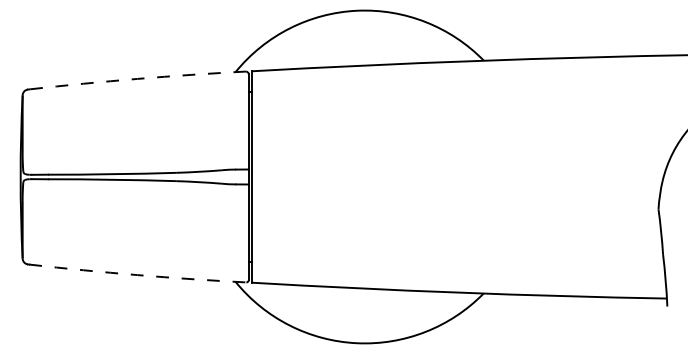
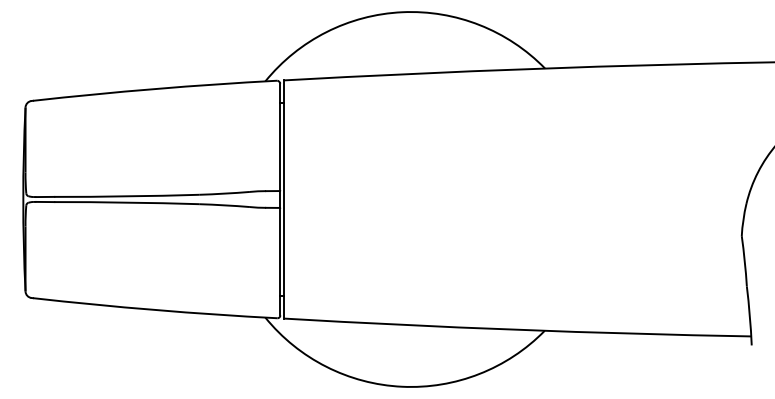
arc: (137, 78) -> (154, 88), dashed -> solid
arc: (137, 275) -> (154, 310), dashed -> solid

